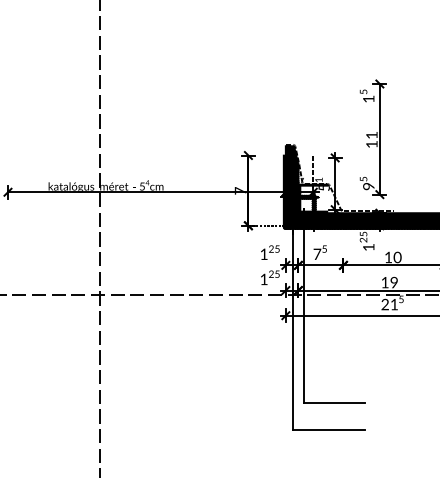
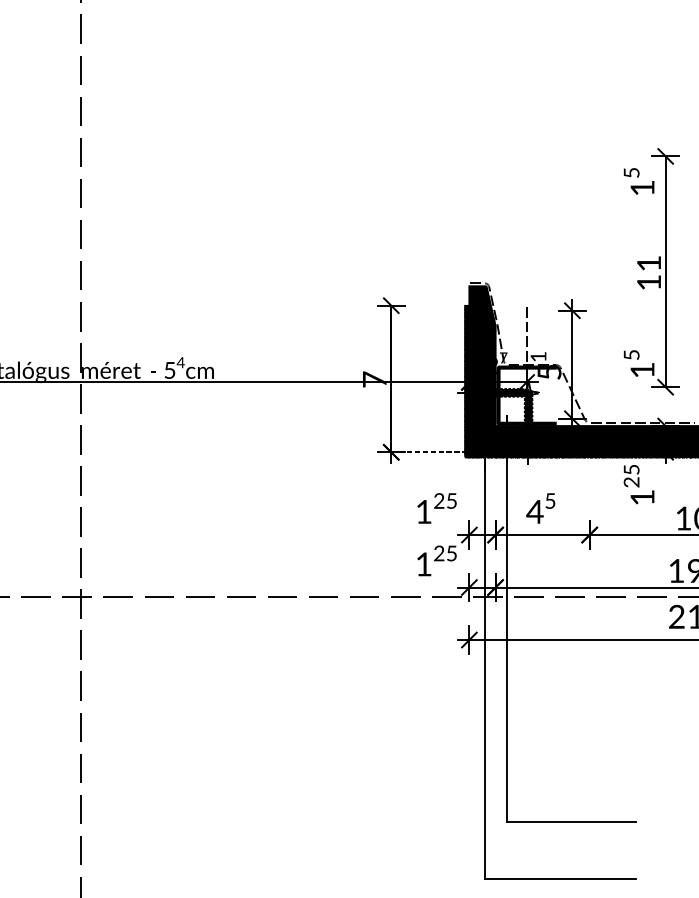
text: (368, 186) -> (641, 370), 9 -> 1
text: (317, 253) -> (535, 510), 7 -> 4

